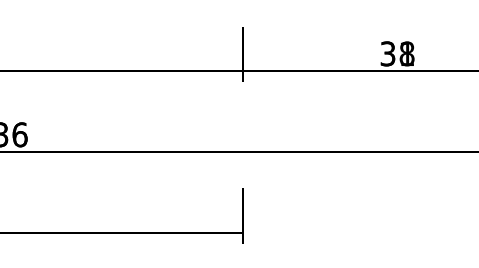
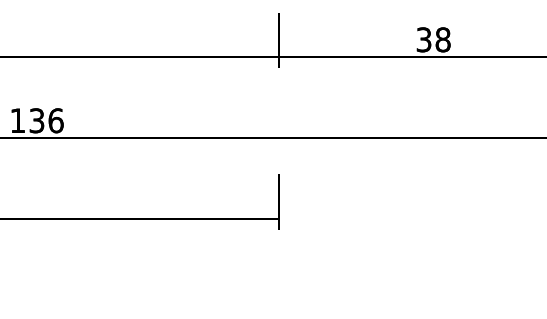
text: (406, 53) -> (442, 39), 31 -> 38

